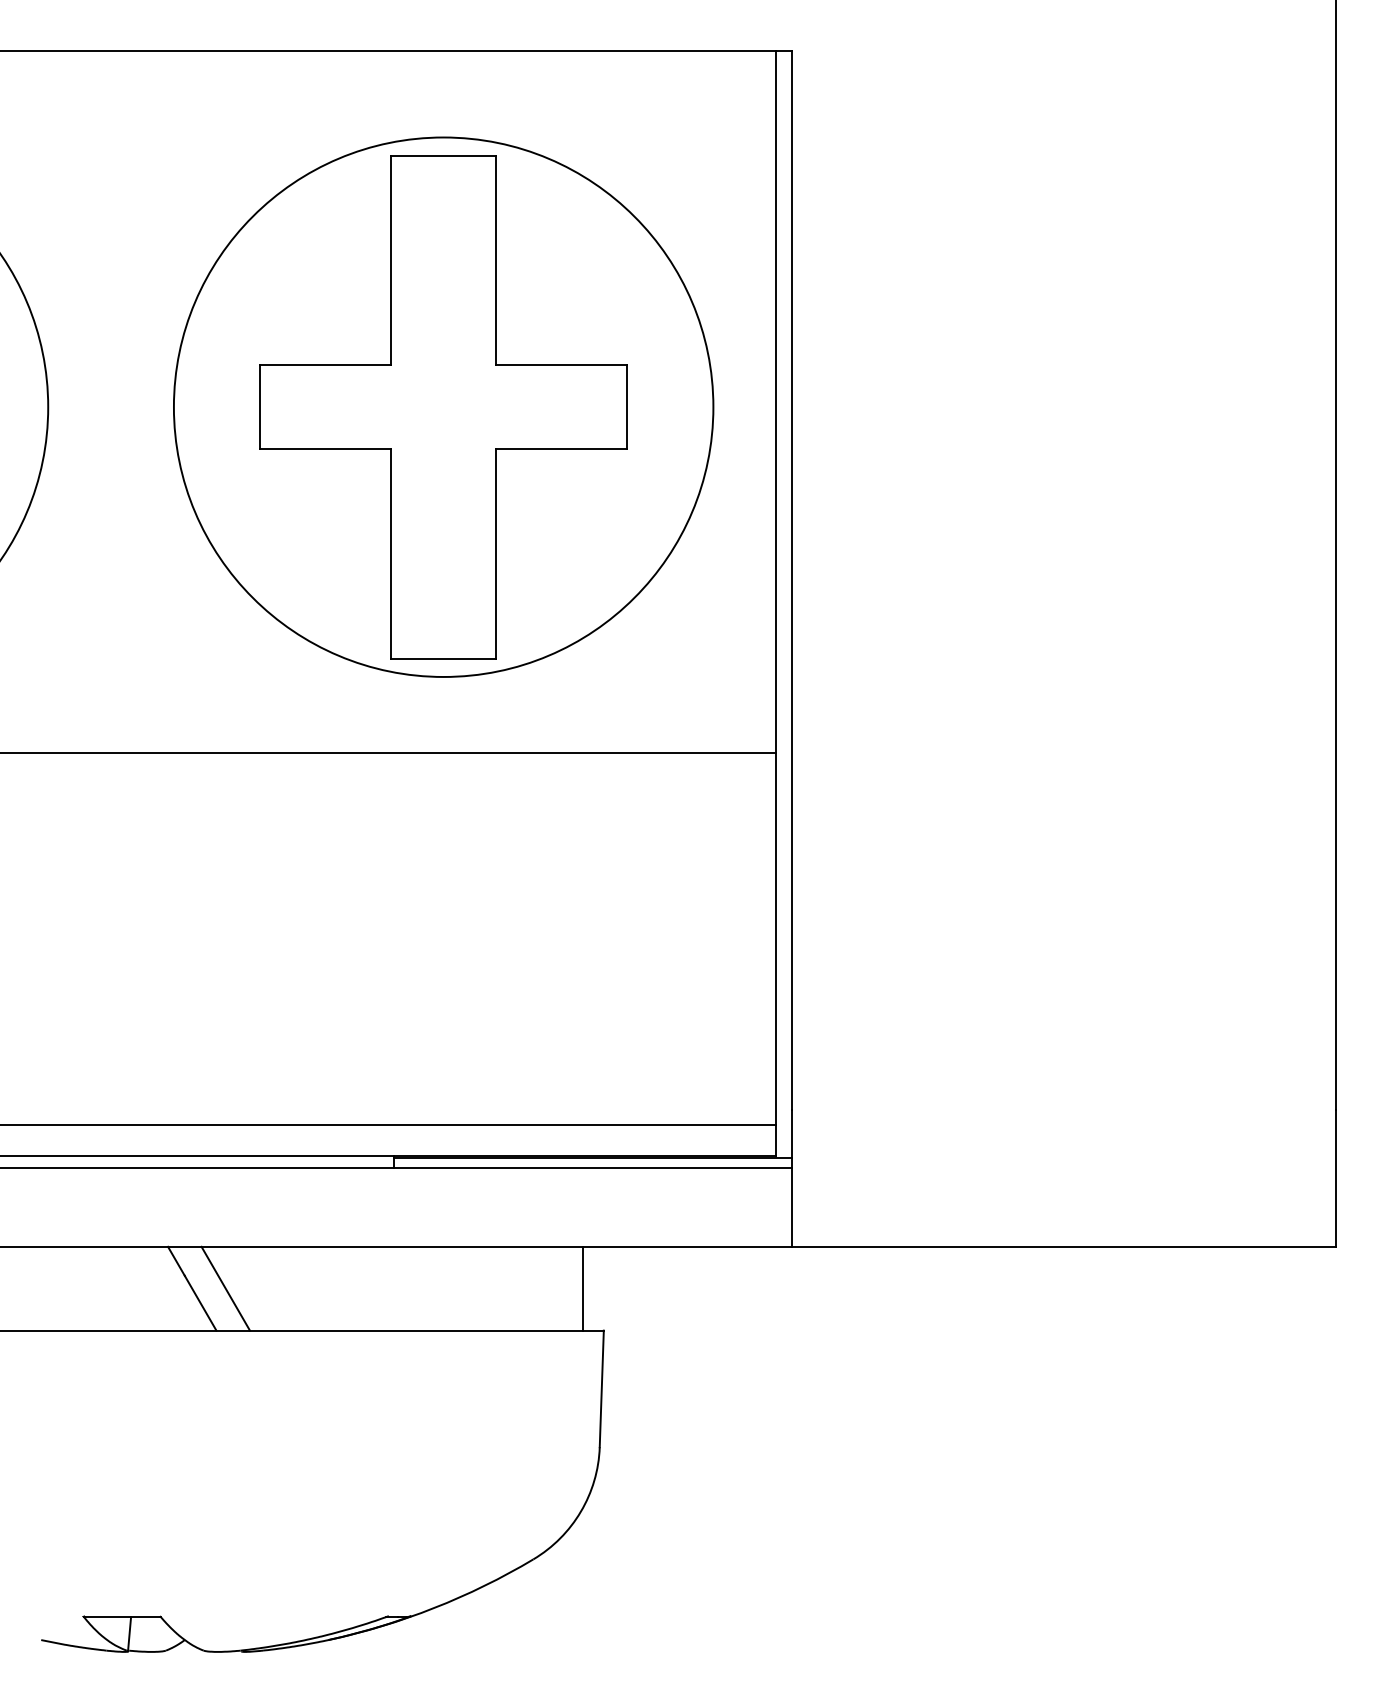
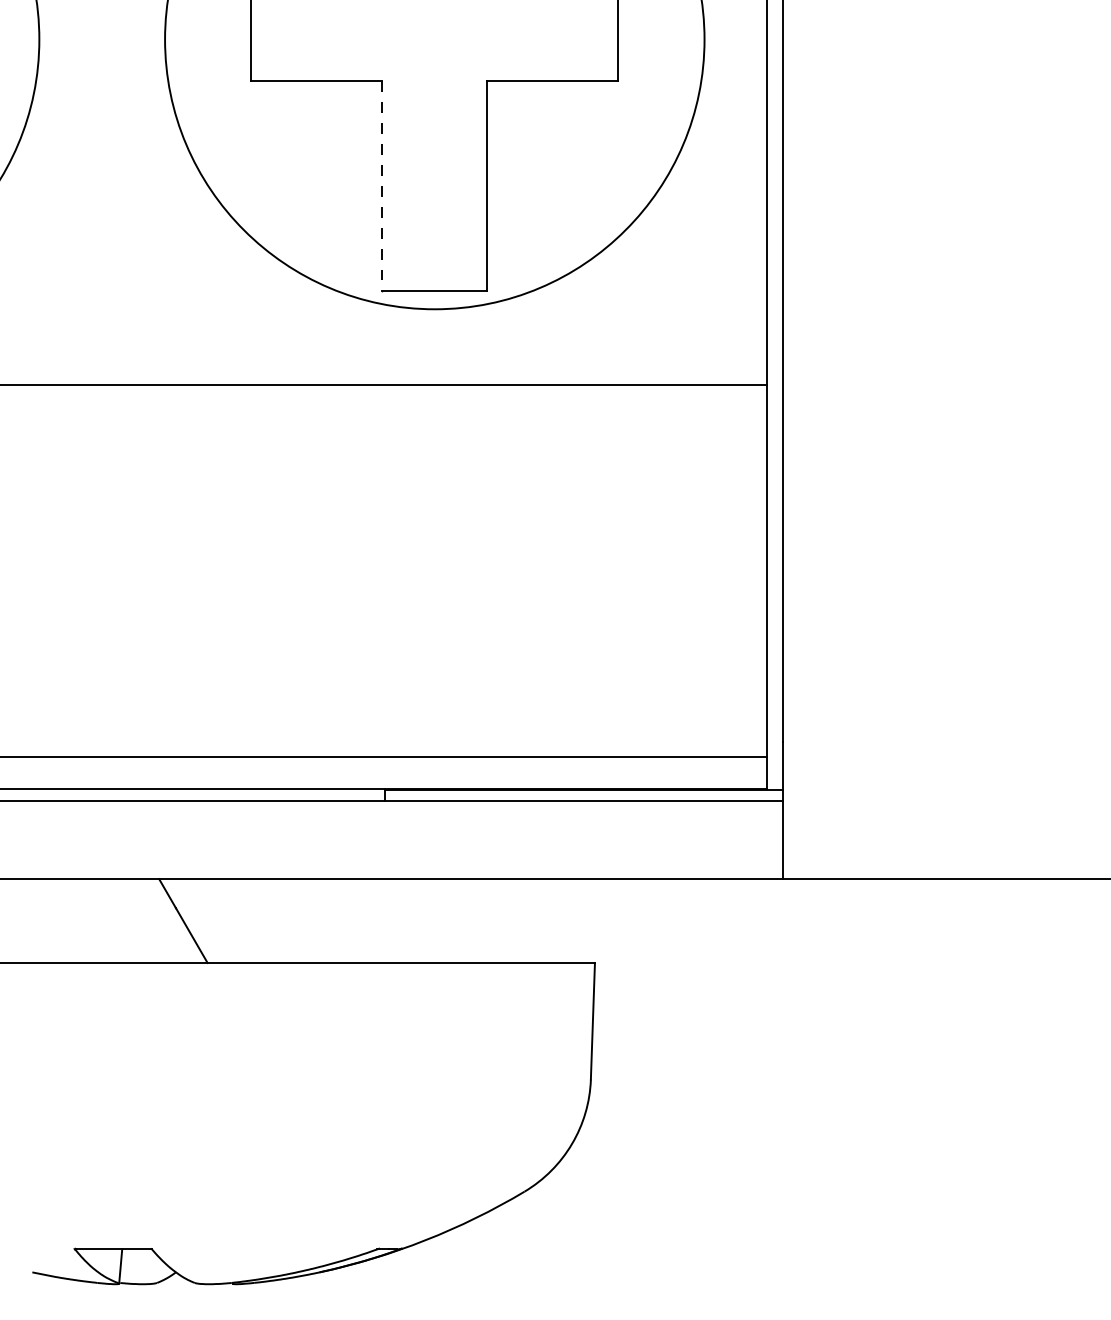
line: (391, 553) -> (382, 185), solid -> dashed
line: (225, 1288) -> (216, 920), removed
line: (582, 1288) -> (573, 920), removed

